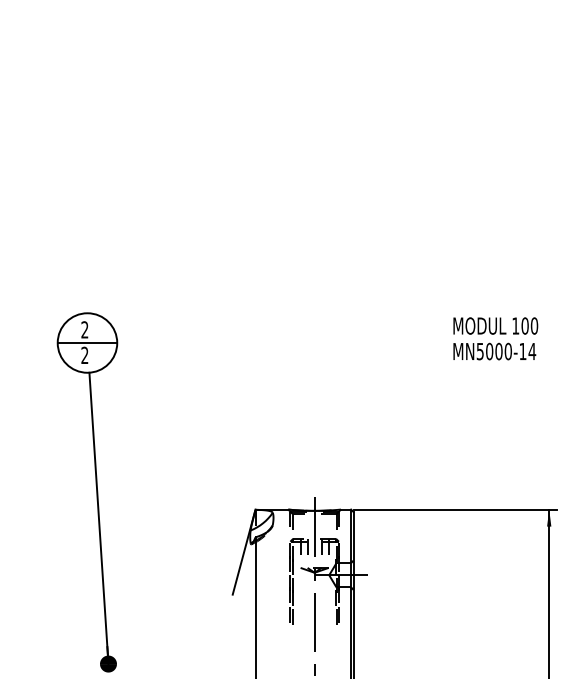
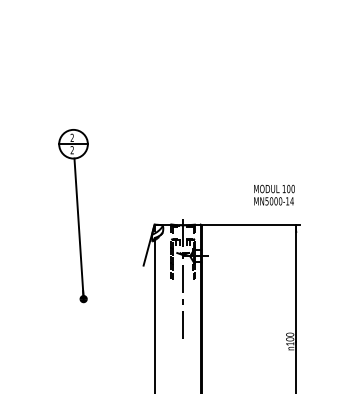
text: (495, 337) -> (274, 194), moved

